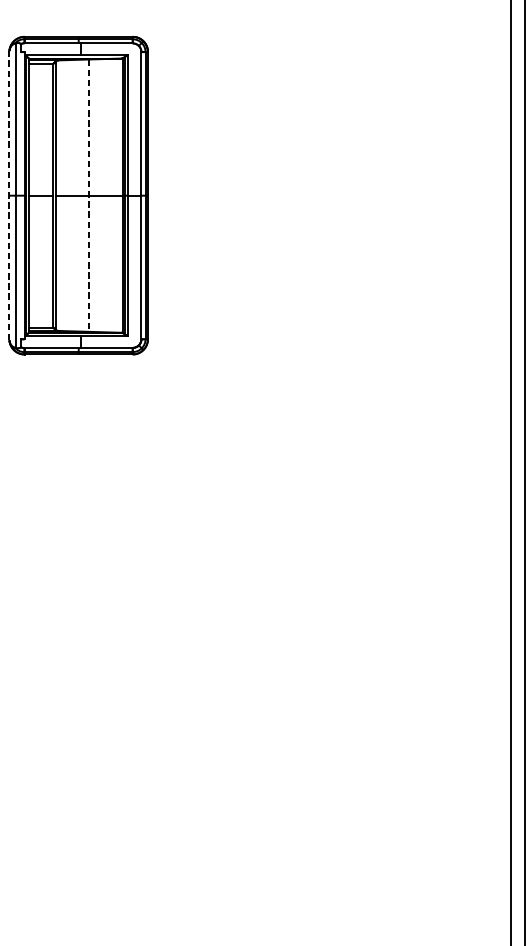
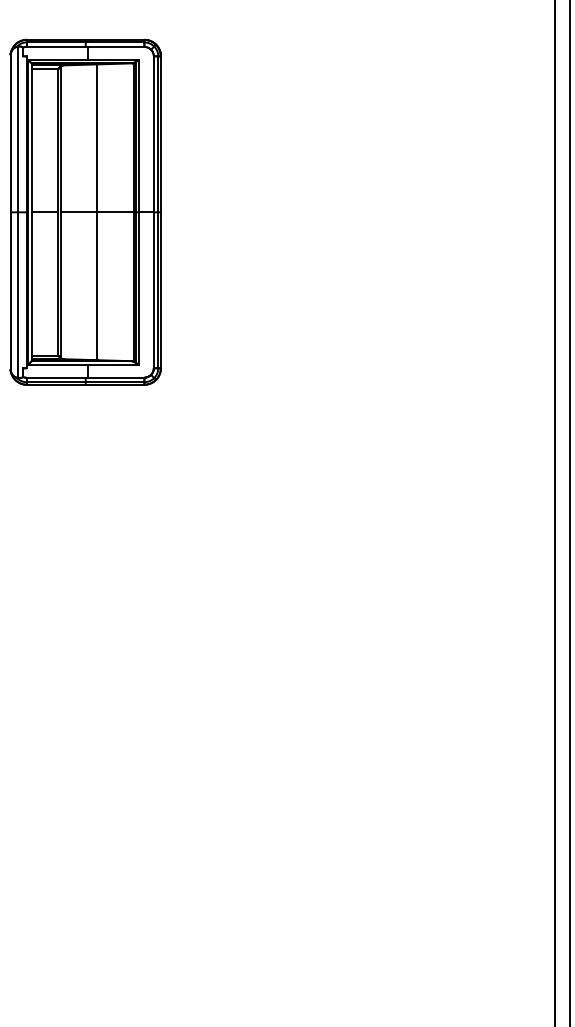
line: (9, 194) -> (10, 211), dashed -> solid
line: (89, 195) -> (97, 212), dashed -> solid

